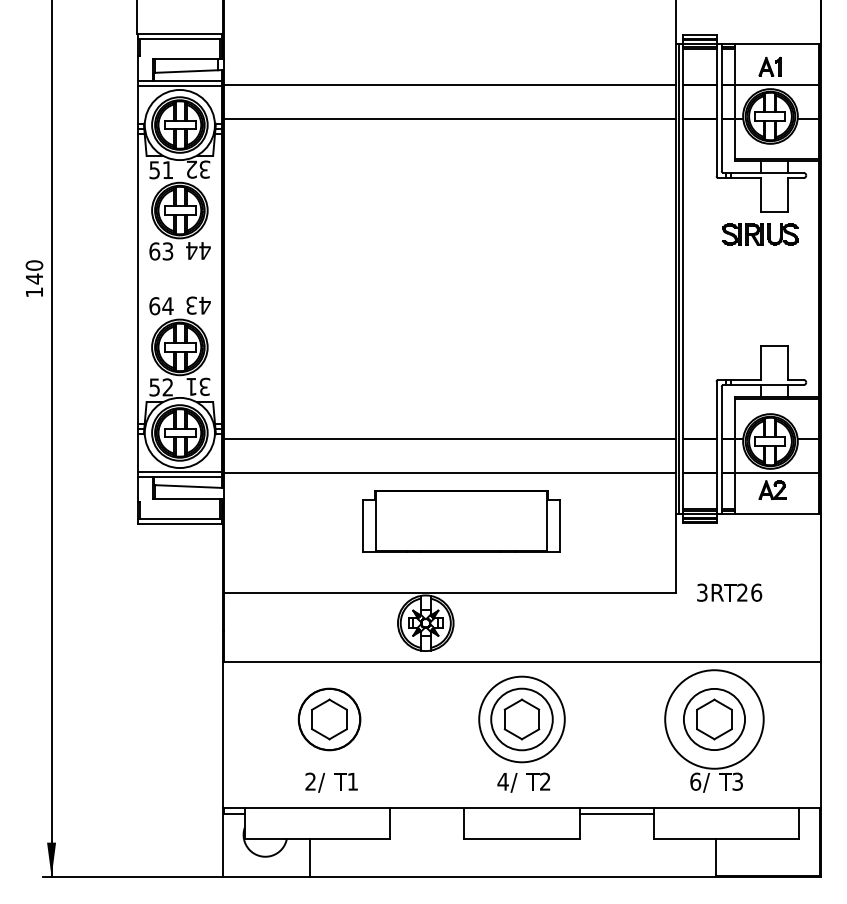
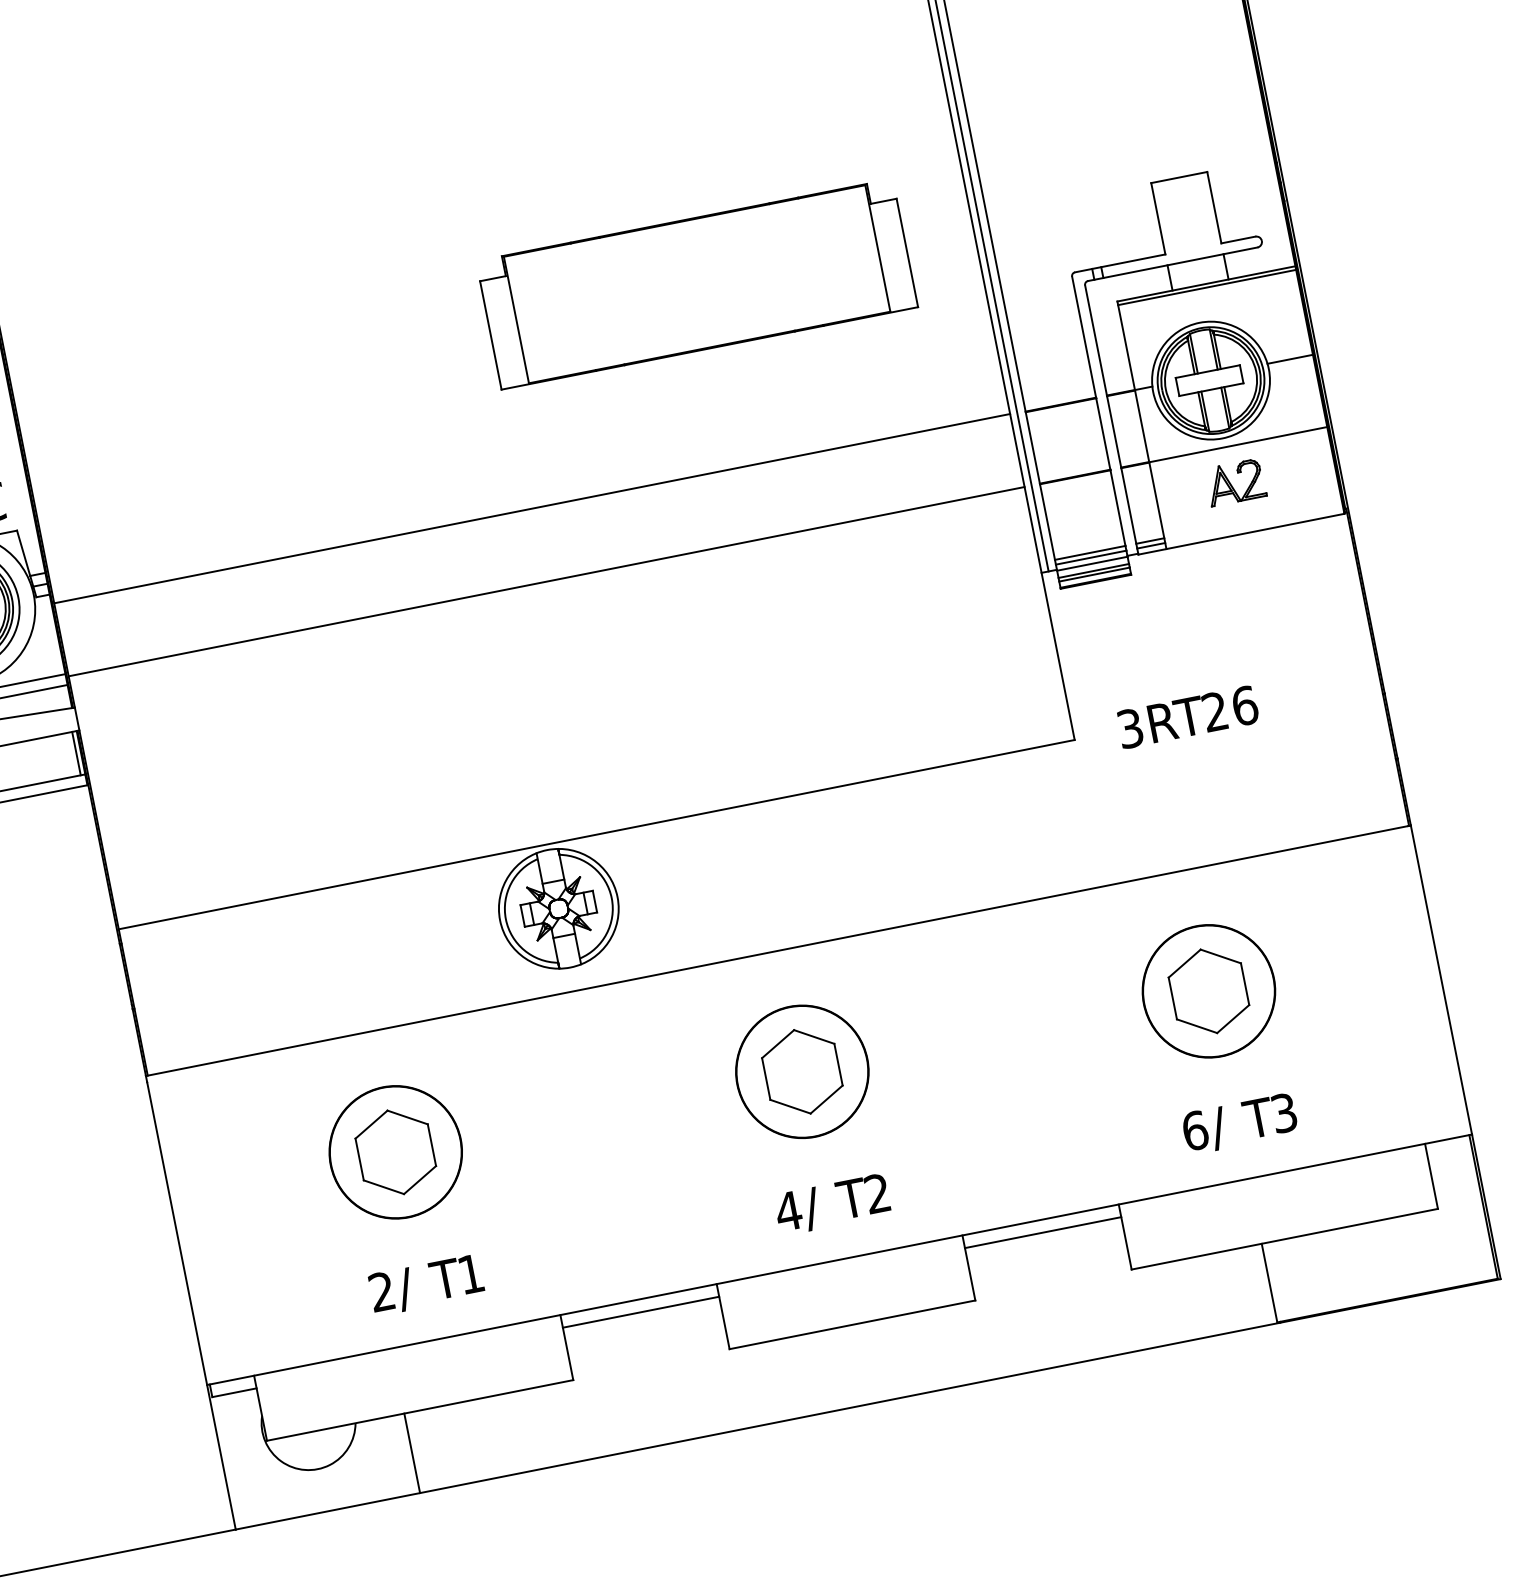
part: (461, 521) -> (698, 284), moved
circle: (521, 719) -> (801, 1072), size x0.71
circle: (714, 719) -> (1209, 991), size x0.62
line: (426, 814) -> (640, 1312), added

